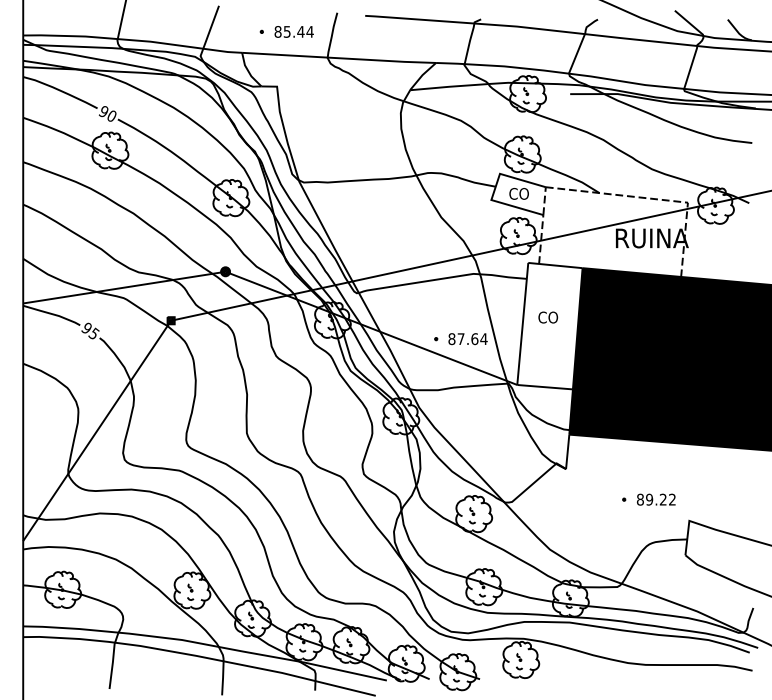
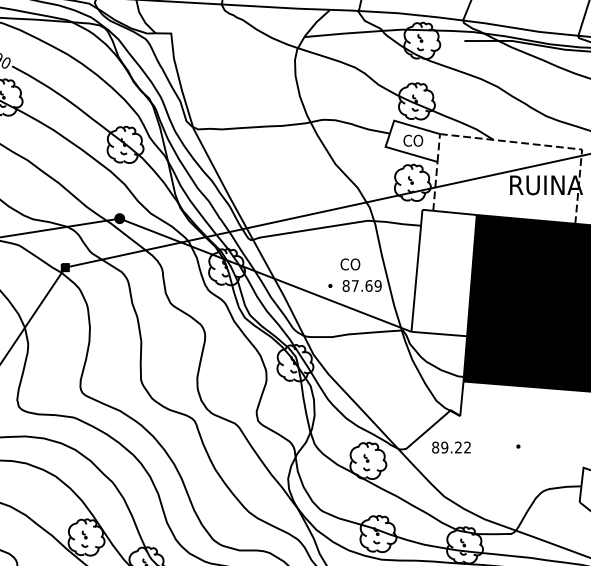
text: (548, 317) -> (350, 264), moved
text: (483, 339) -> (377, 286), 87.64 -> 87.69
text: (656, 499) -> (451, 447), moved

